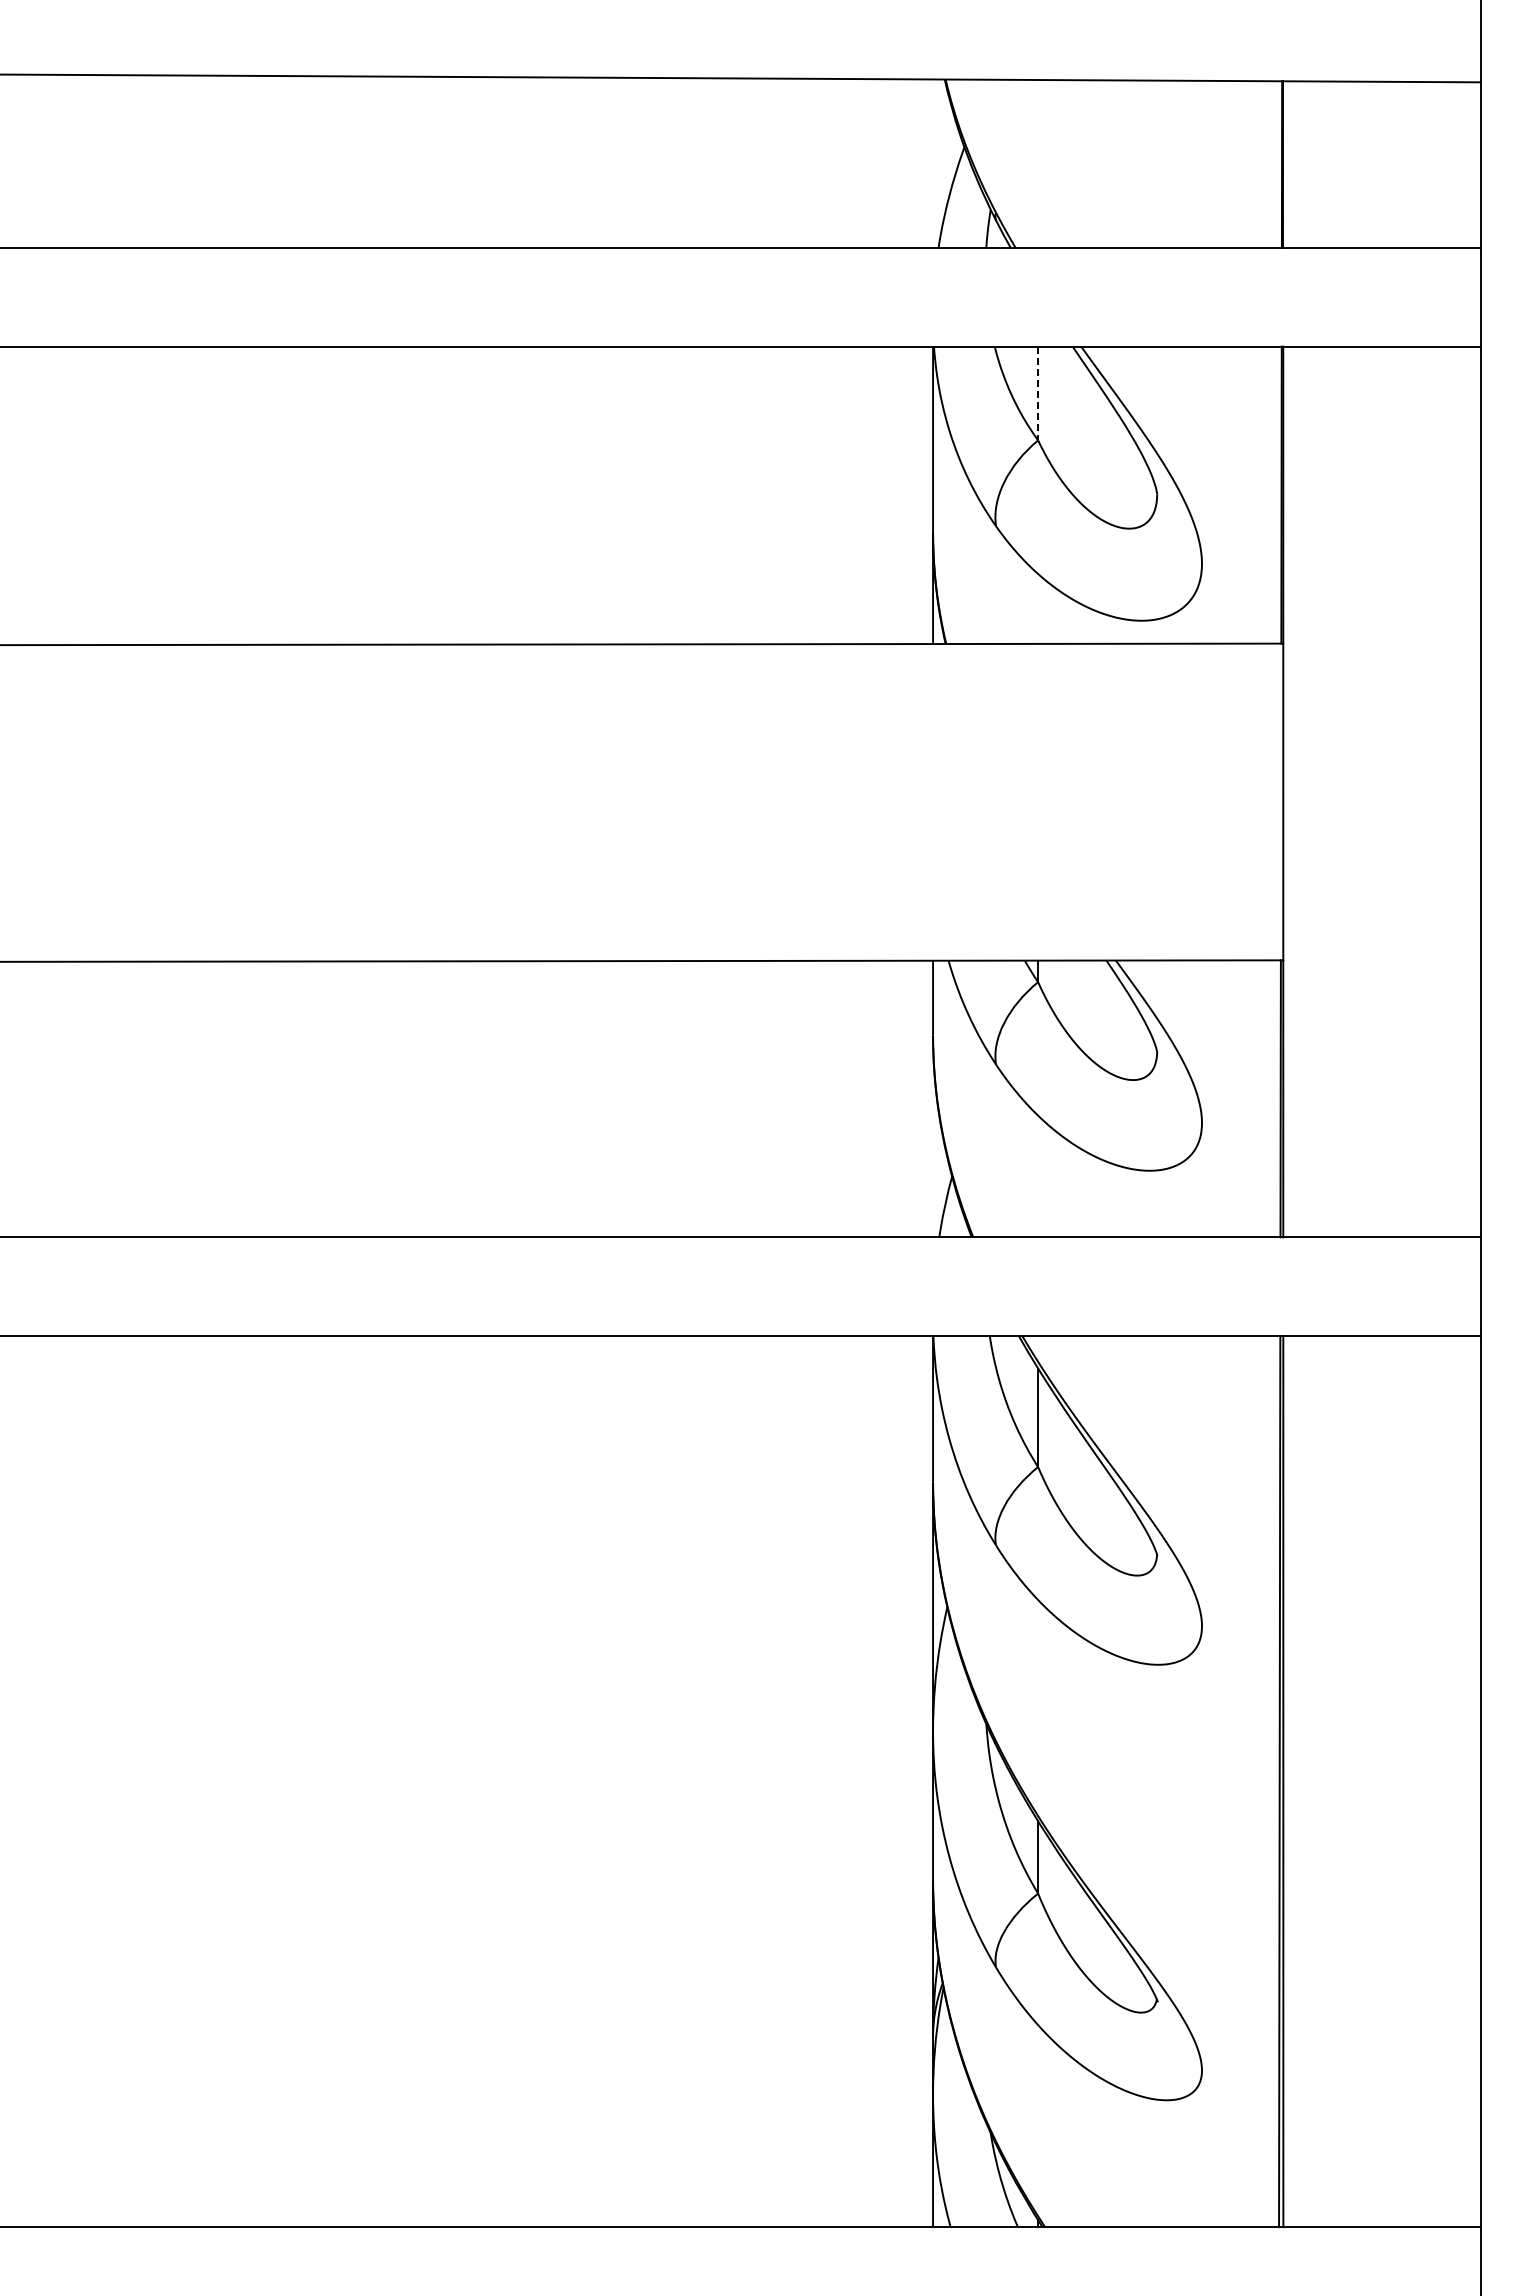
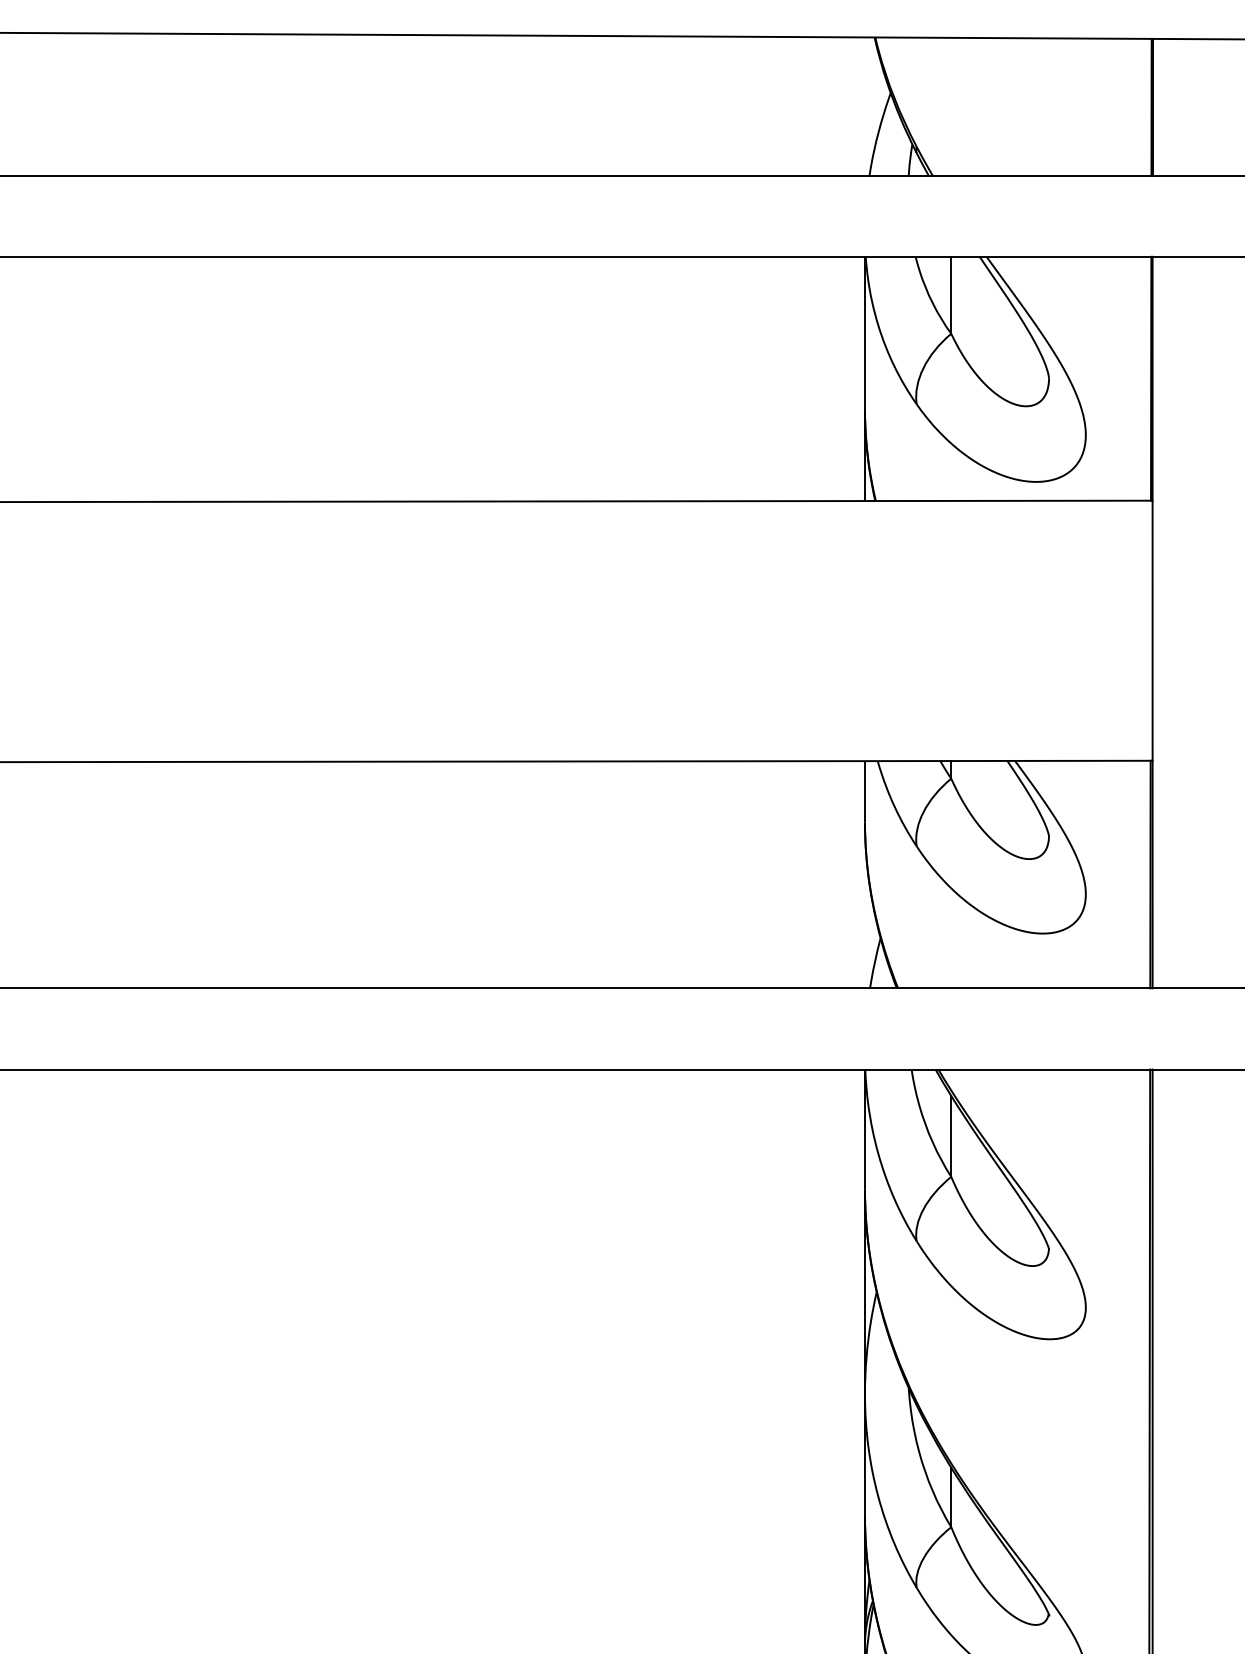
line: (1038, 393) -> (951, 295), dashed -> solid

